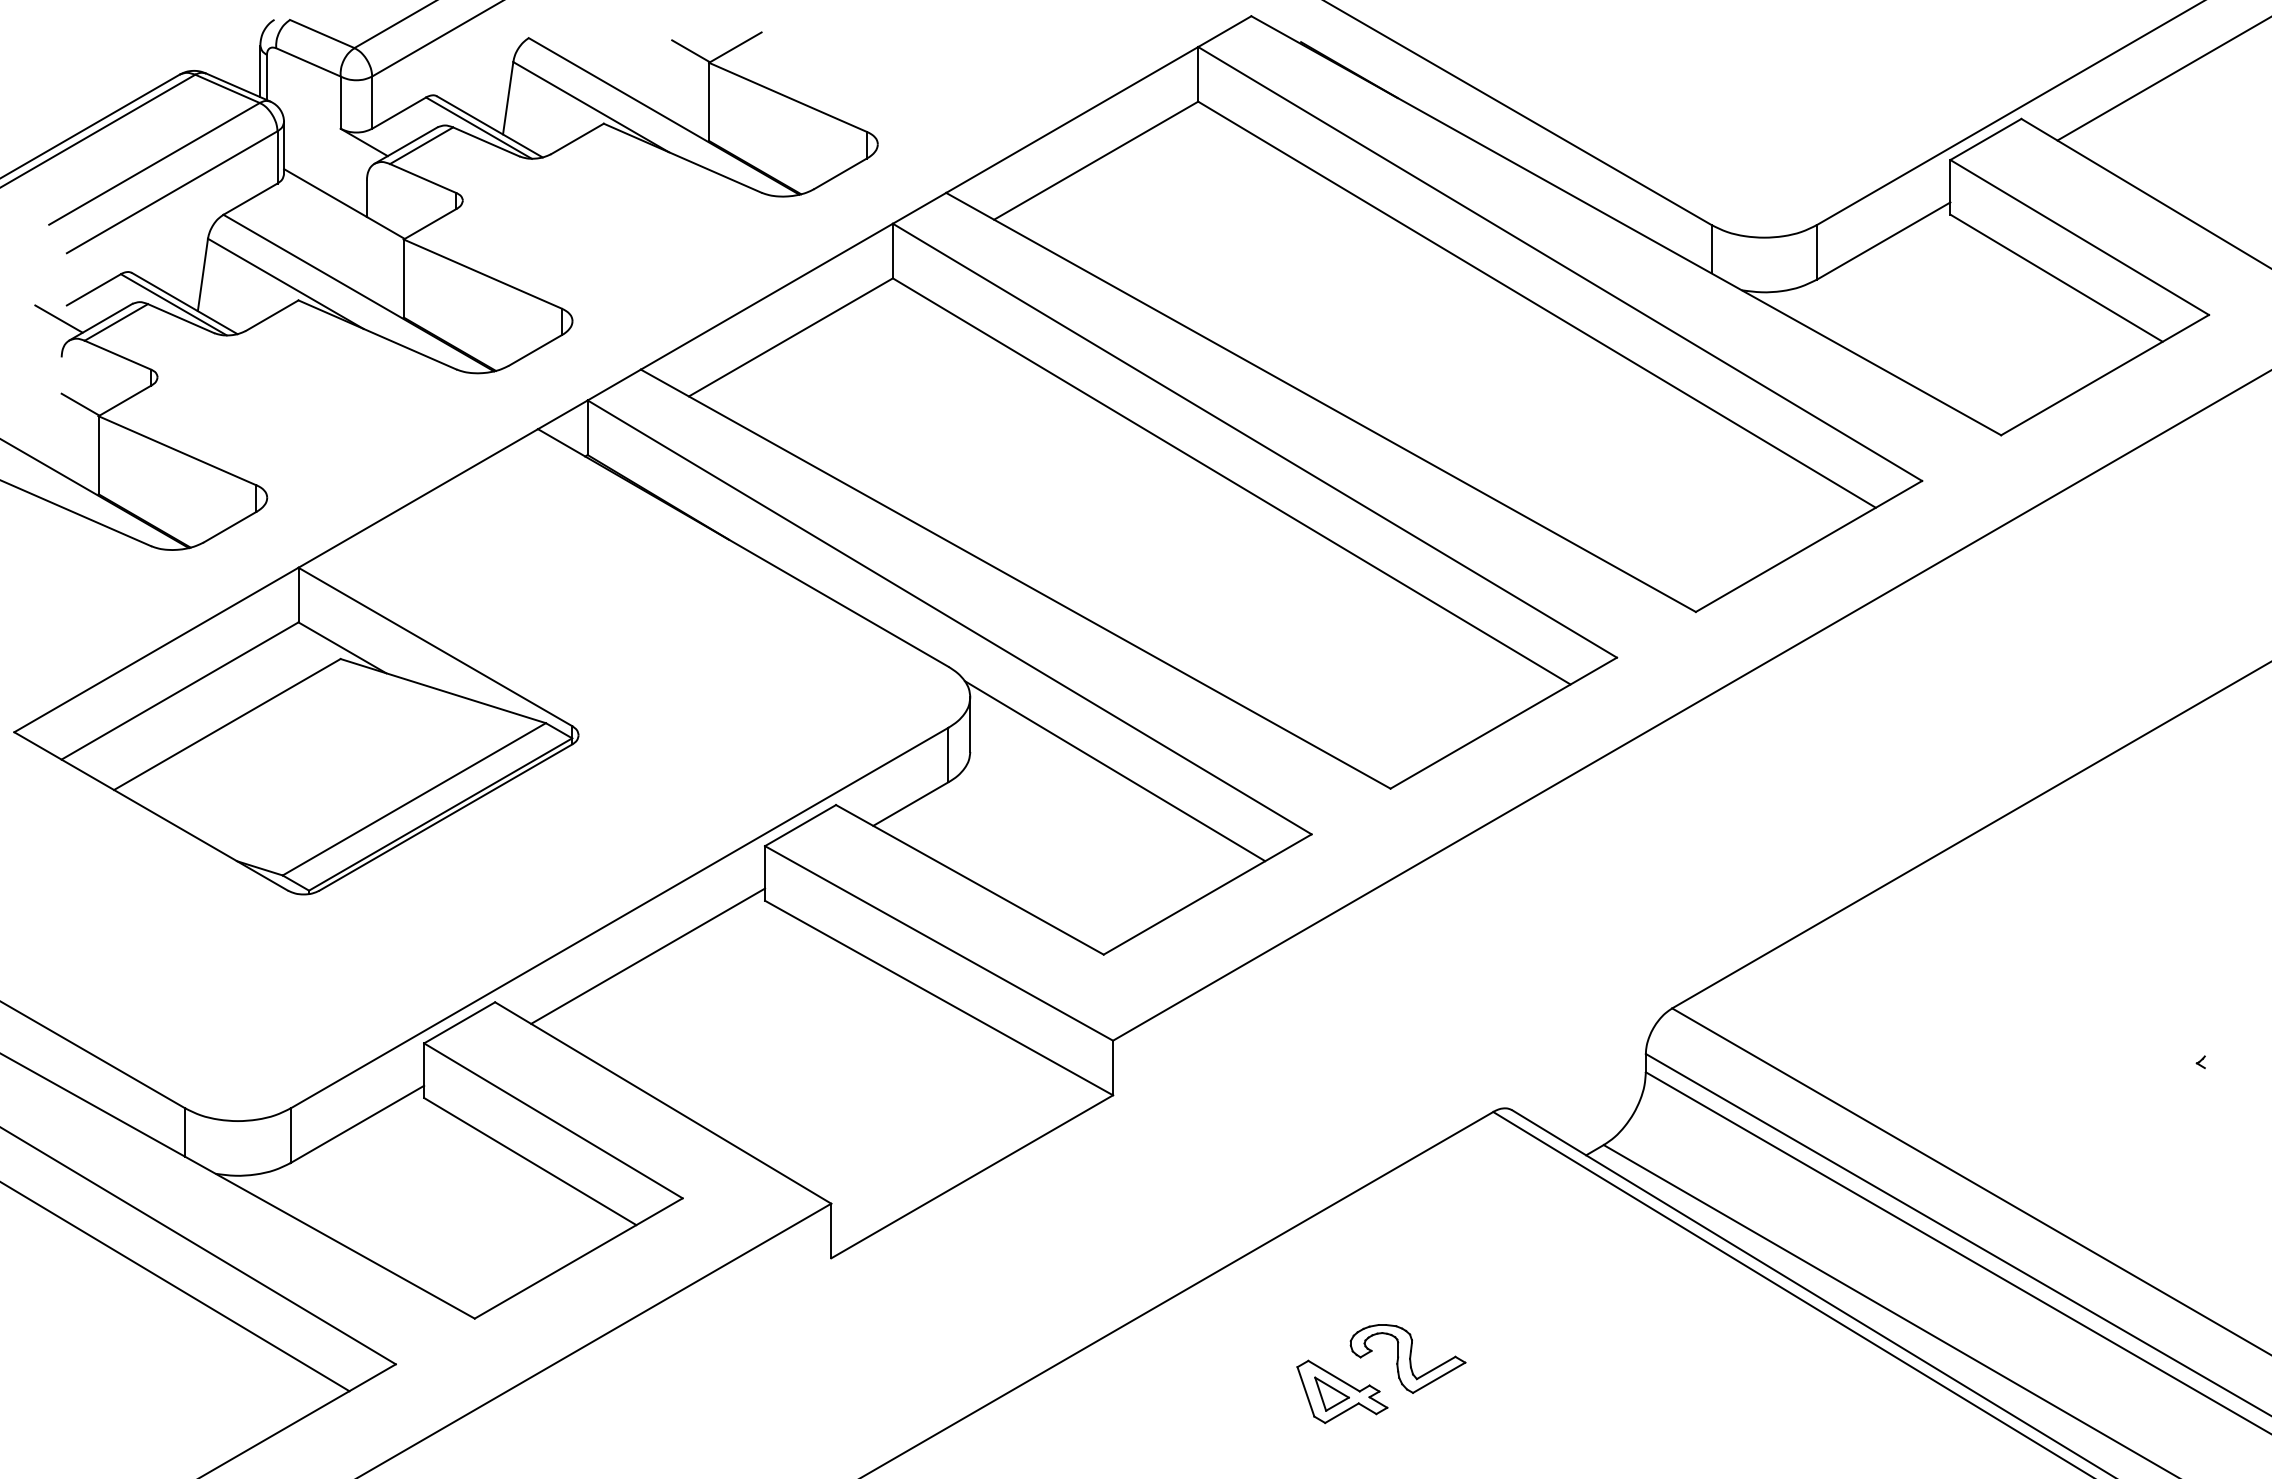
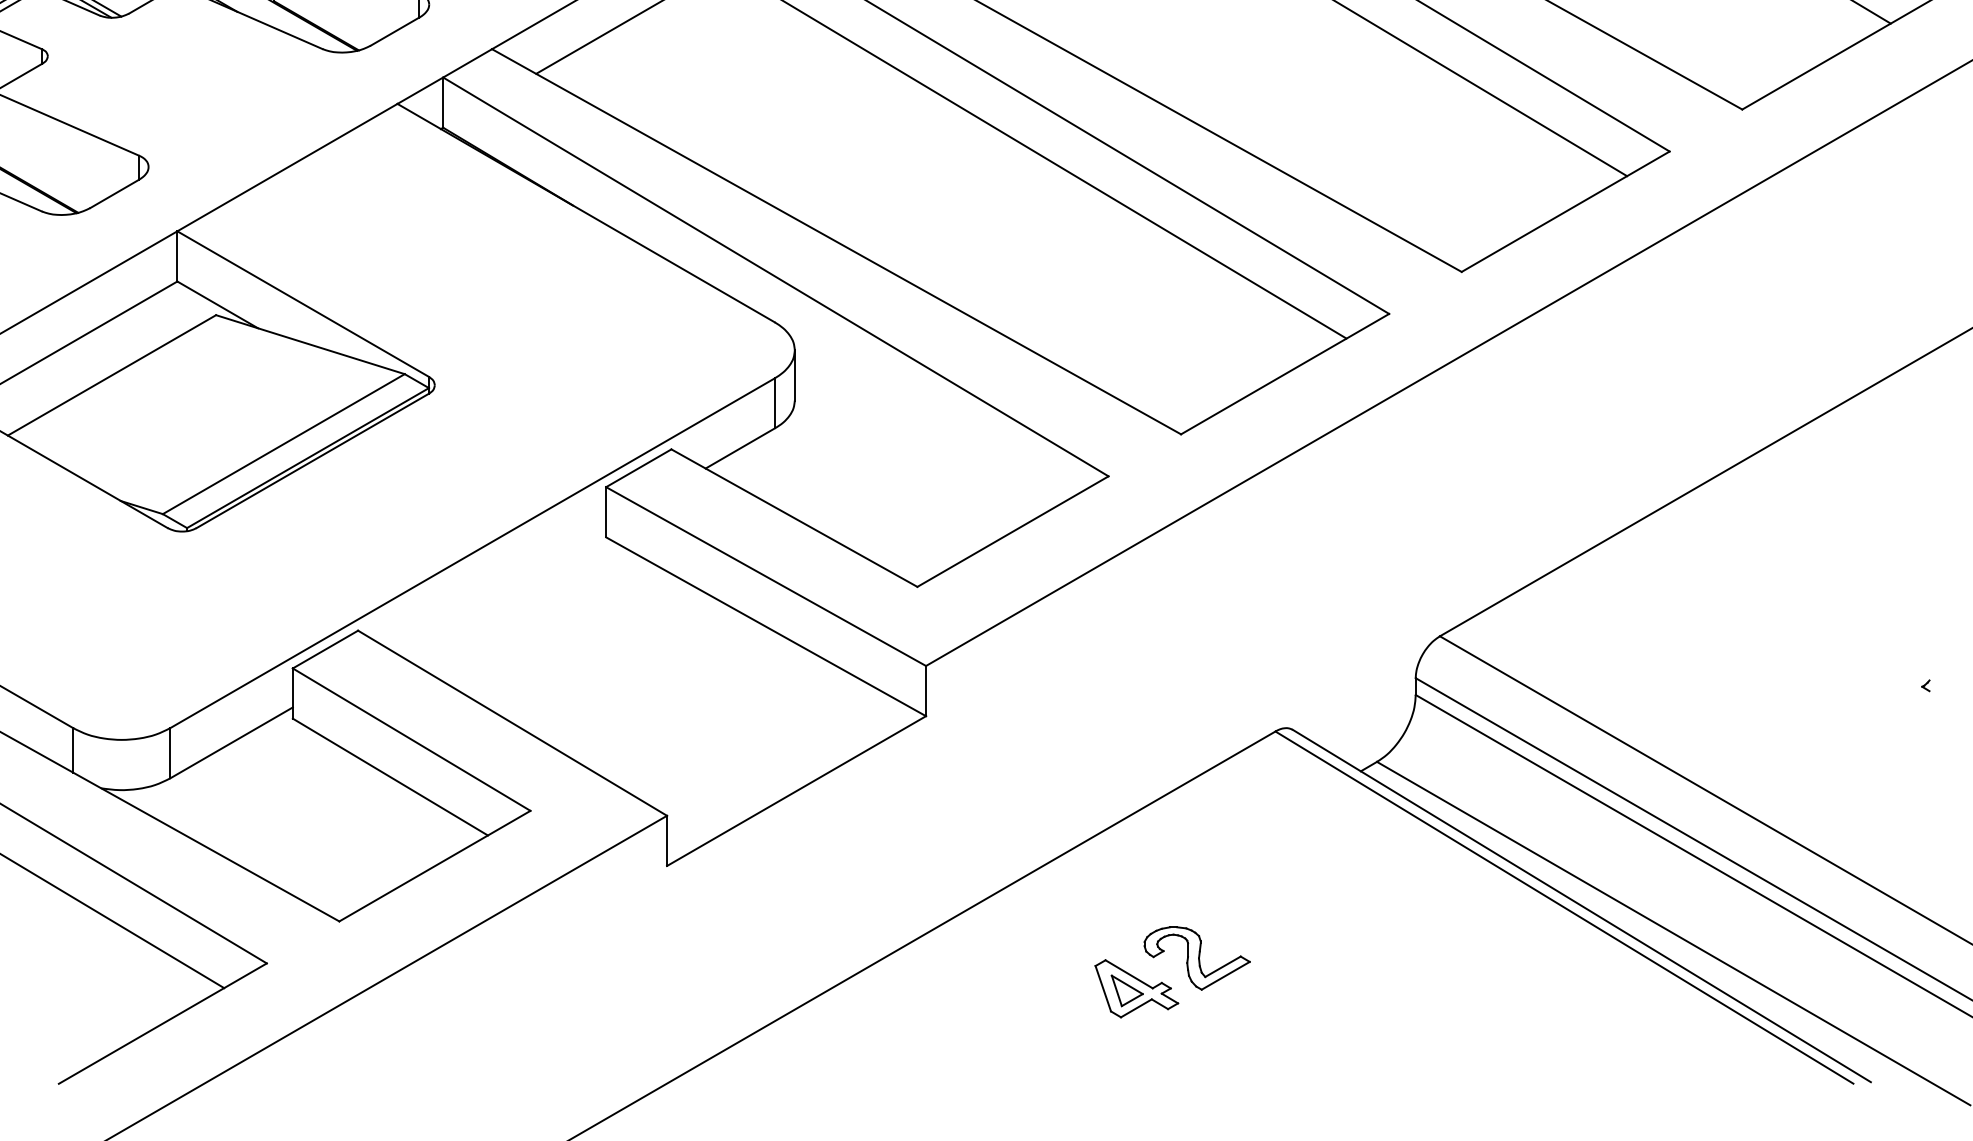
line: (1114, 771) -> (927, 418), removed
line: (648, 955) -> (499, 587), removed

